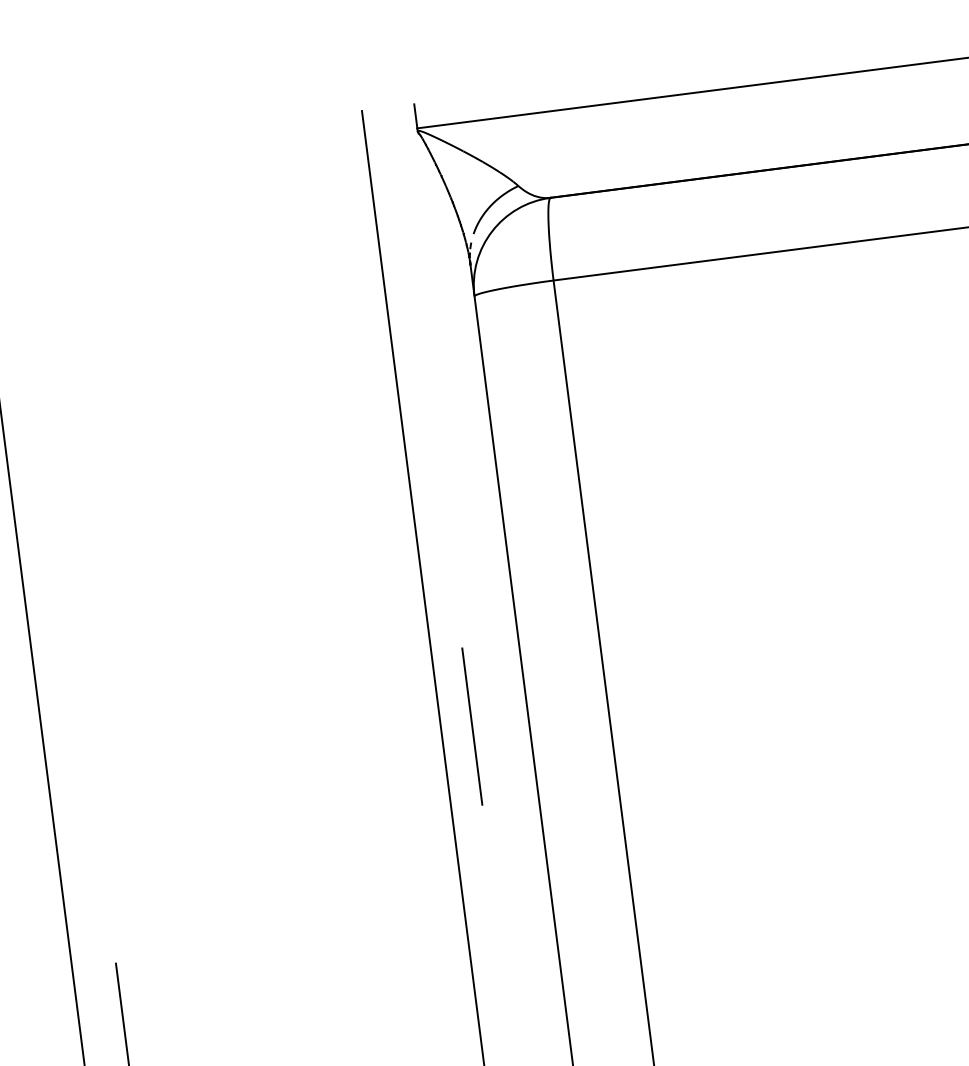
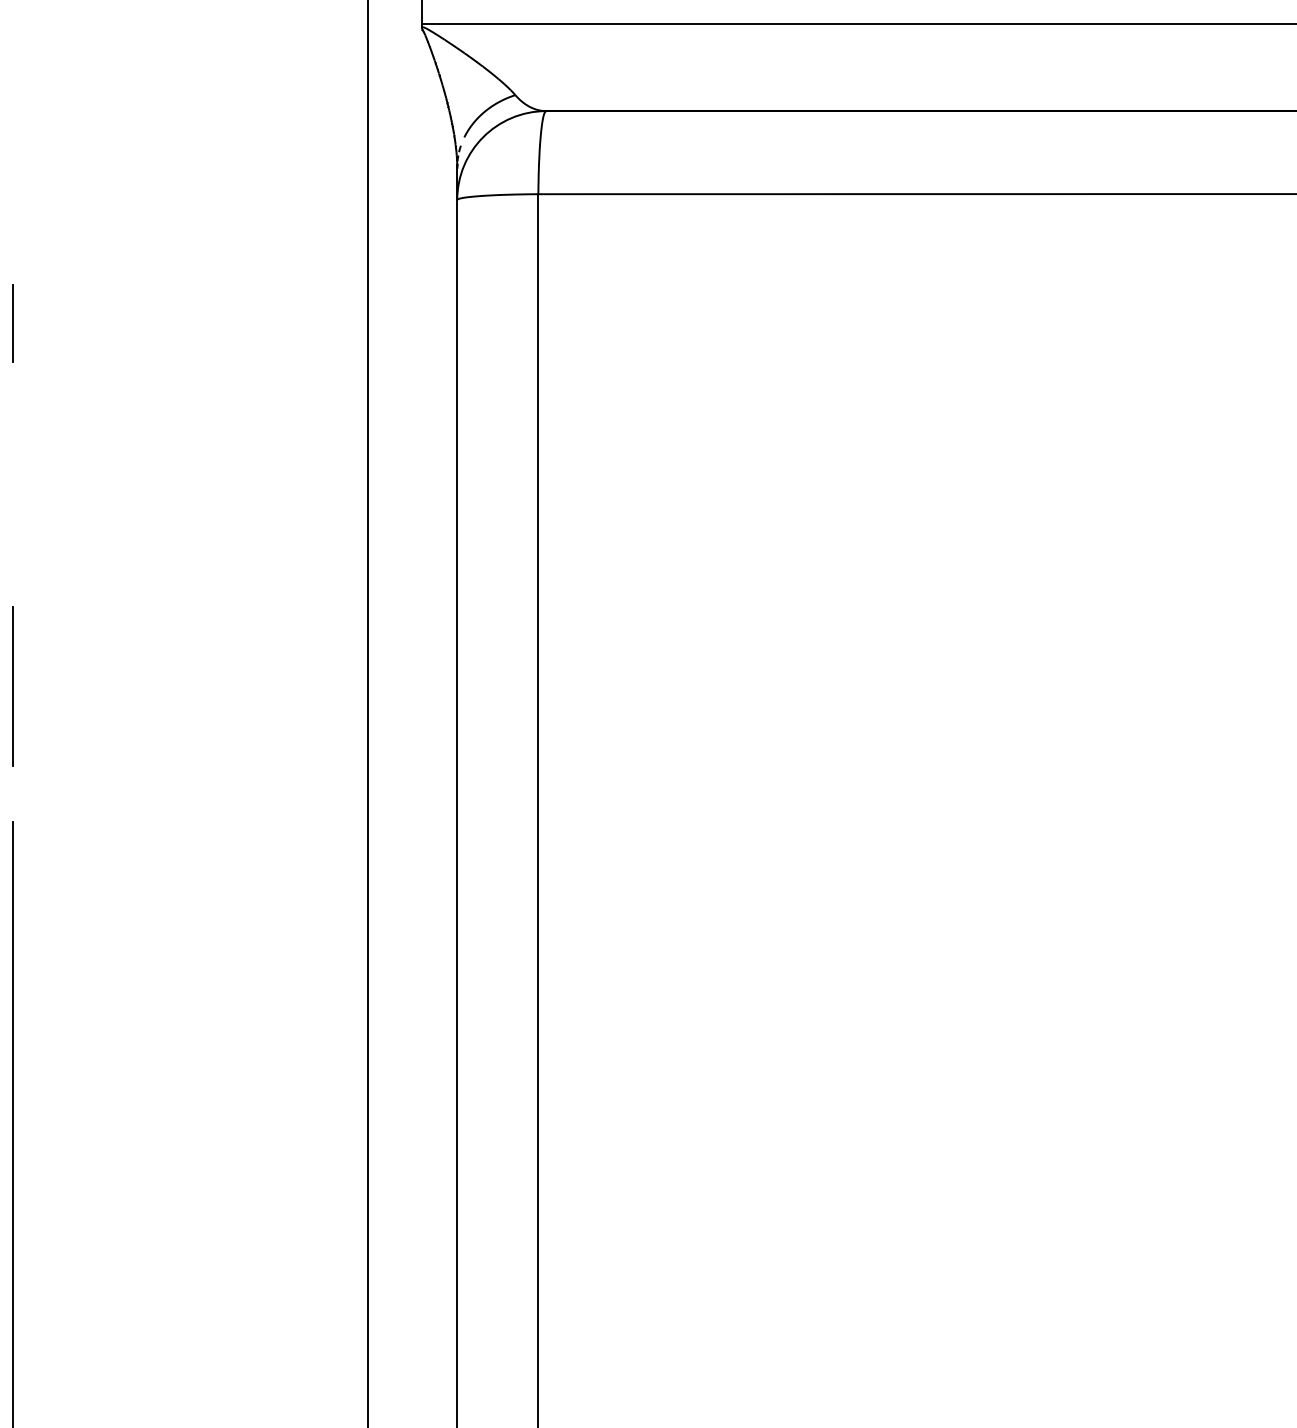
line: (52, 472) -> (12, 322), added
line: (471, 726) -> (12, 686), moved

